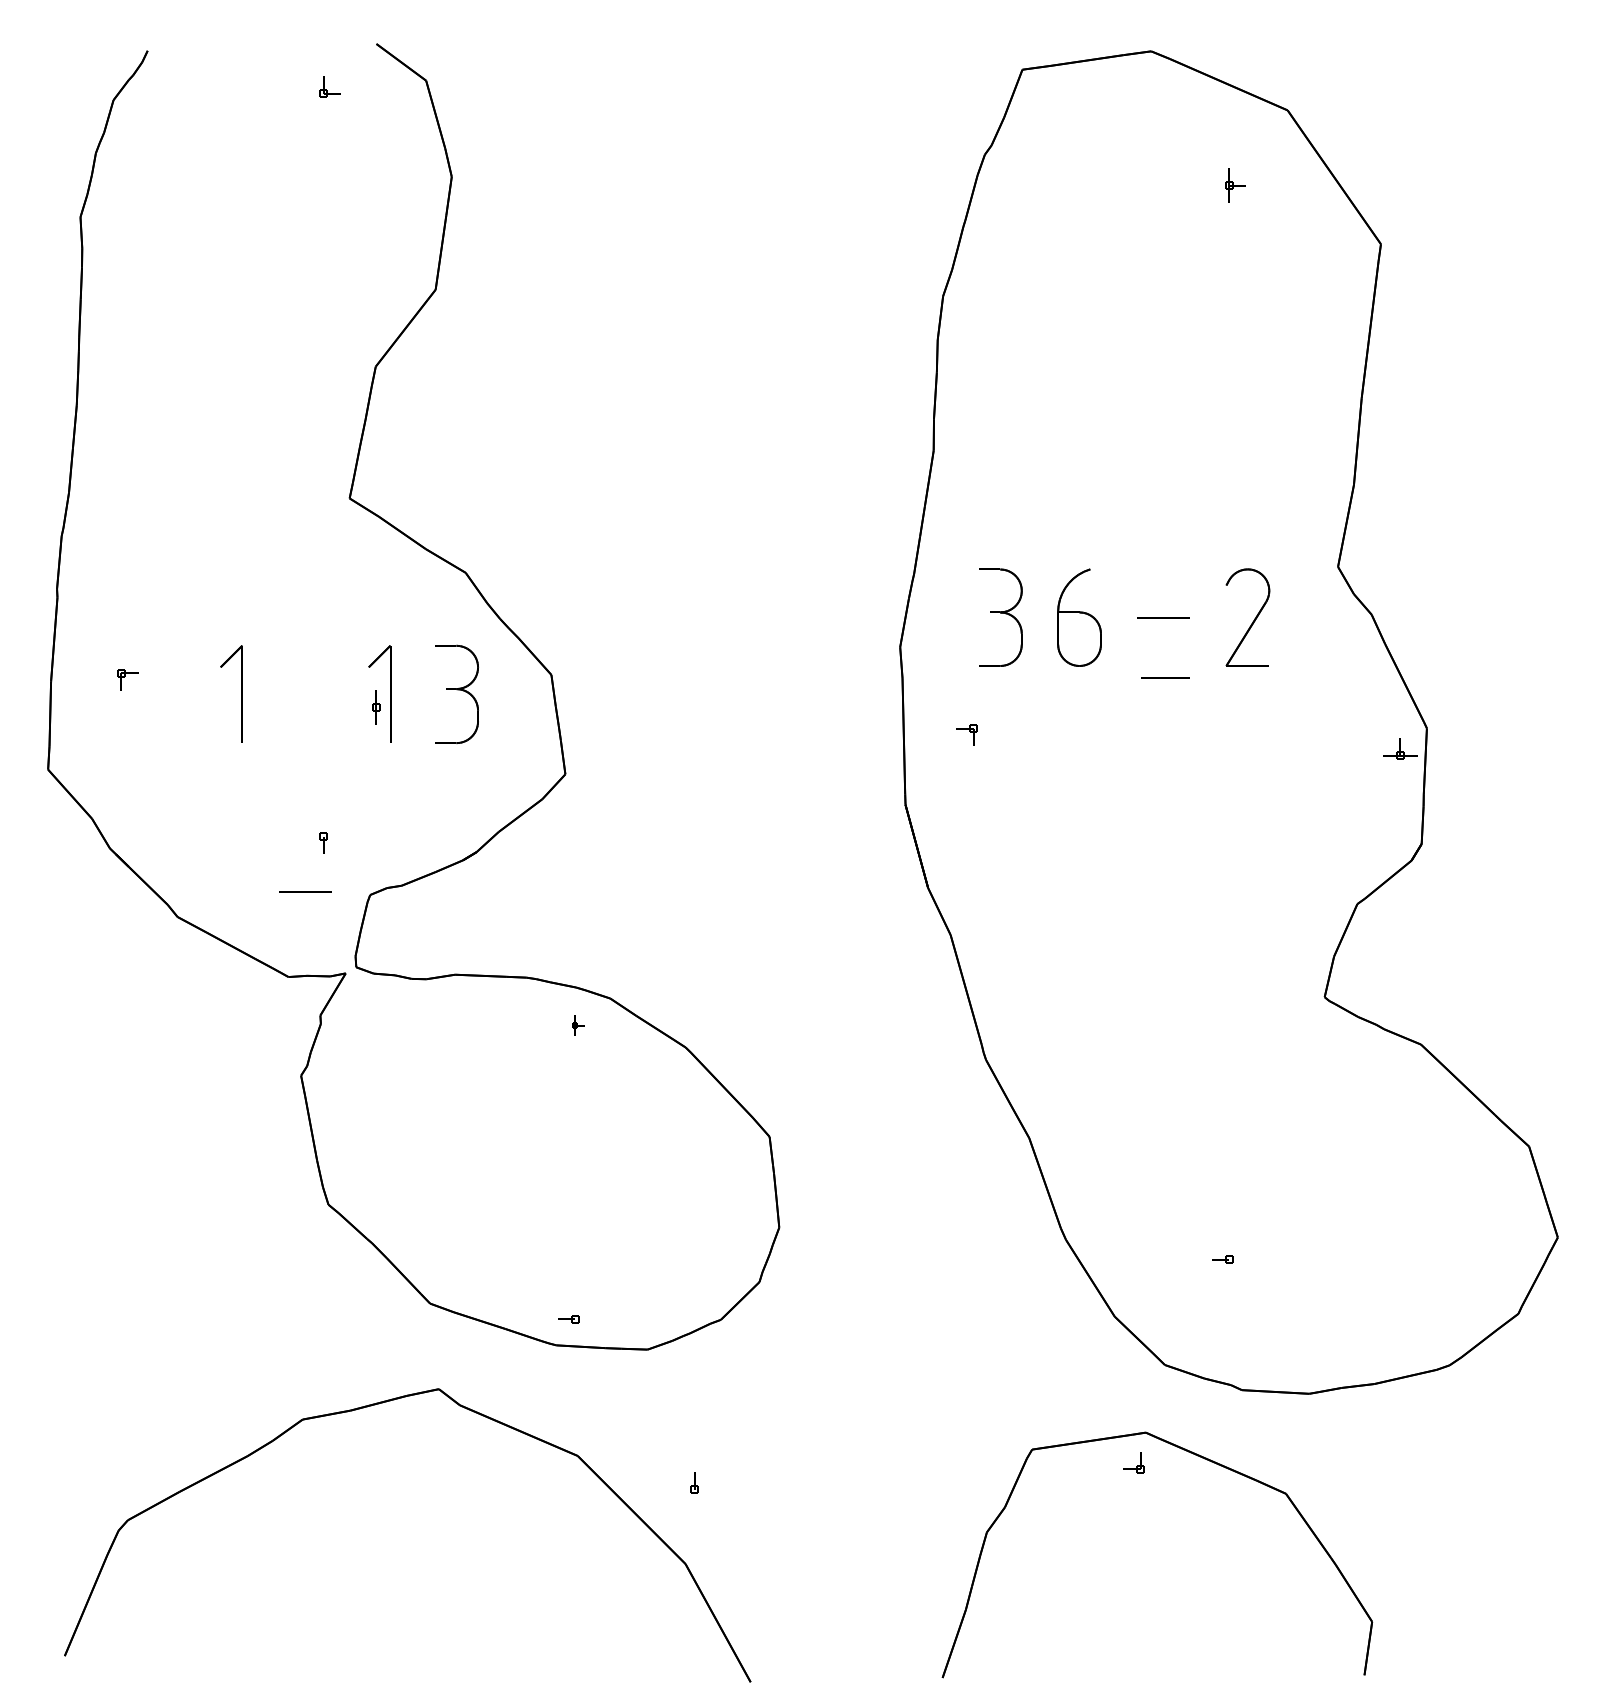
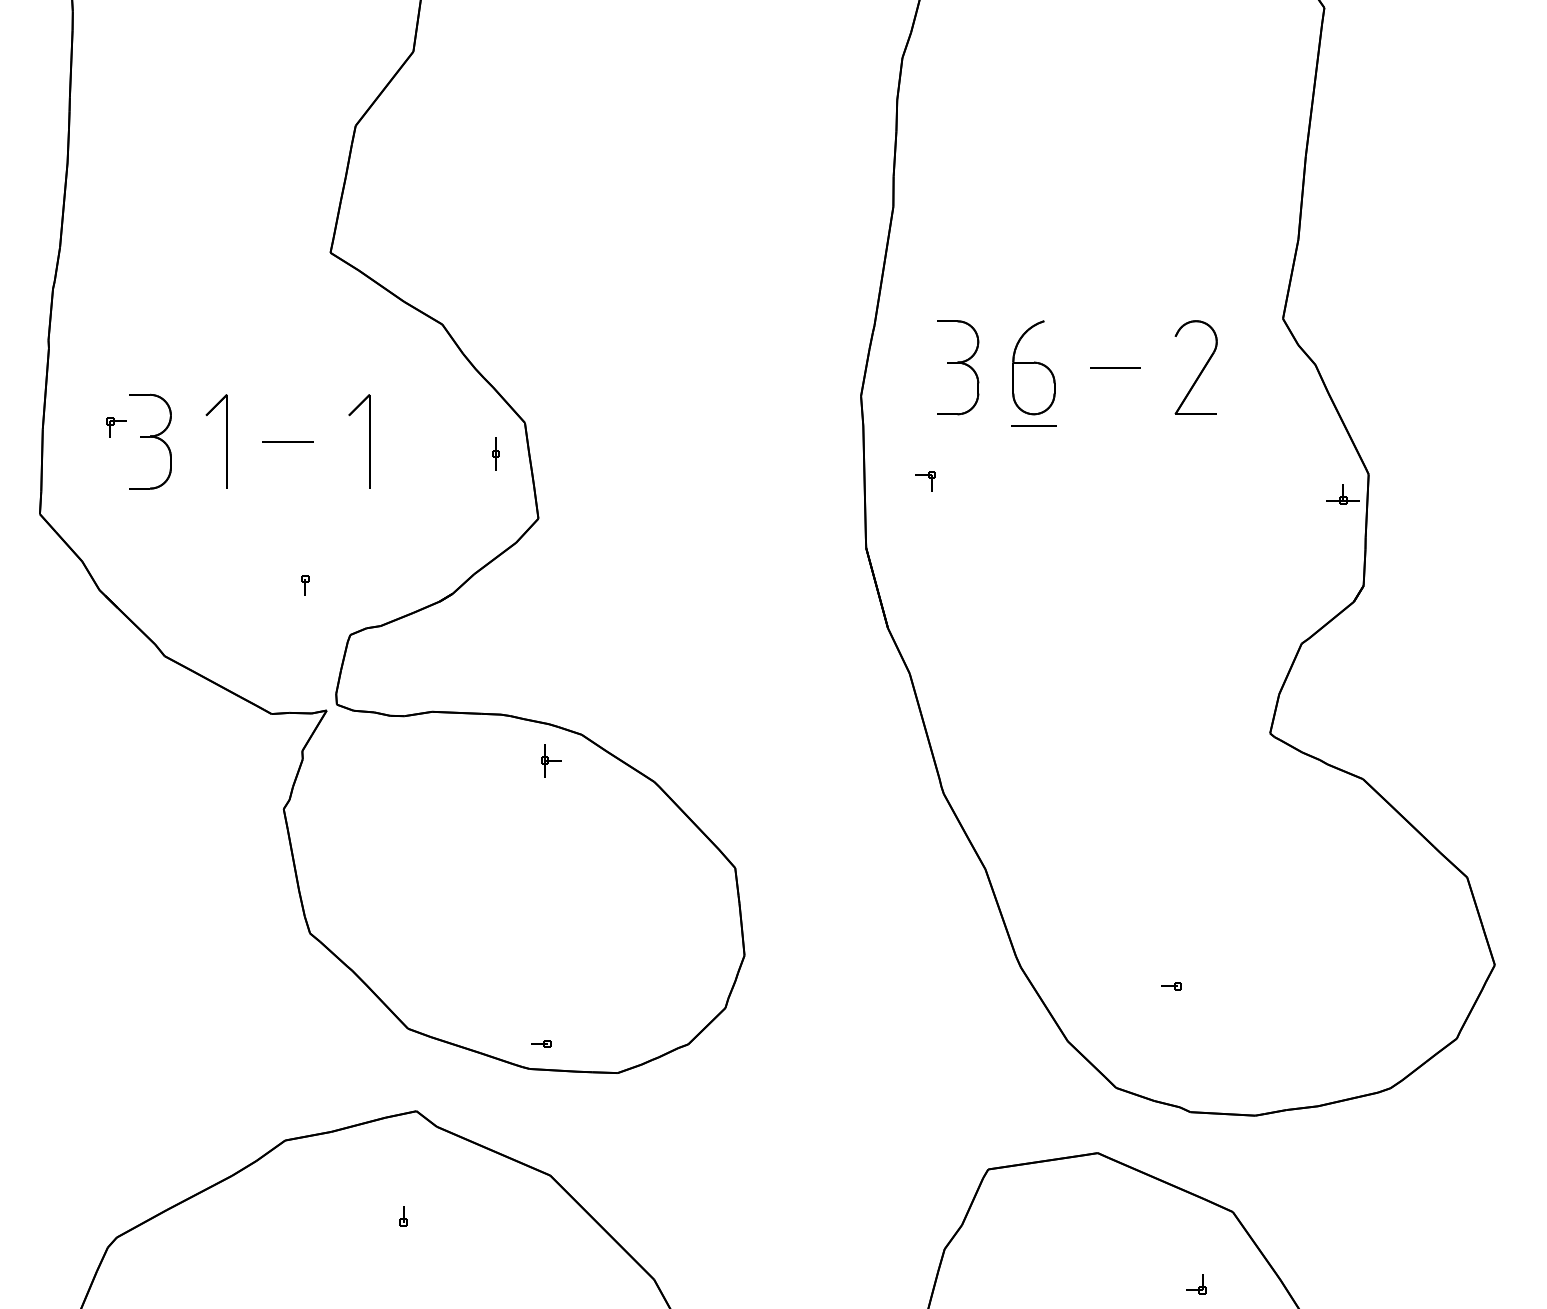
line: (1165, 677) -> (1033, 425), moved
part: (456, 693) -> (150, 440), moved
part: (376, 707) -> (496, 454), moved
line: (305, 891) -> (287, 440), moved
part: (578, 1025) -> (551, 760), size x1.67
part: (1133, 1462) -> (1195, 1284), moved
part: (694, 1482) -> (403, 1215), moved

